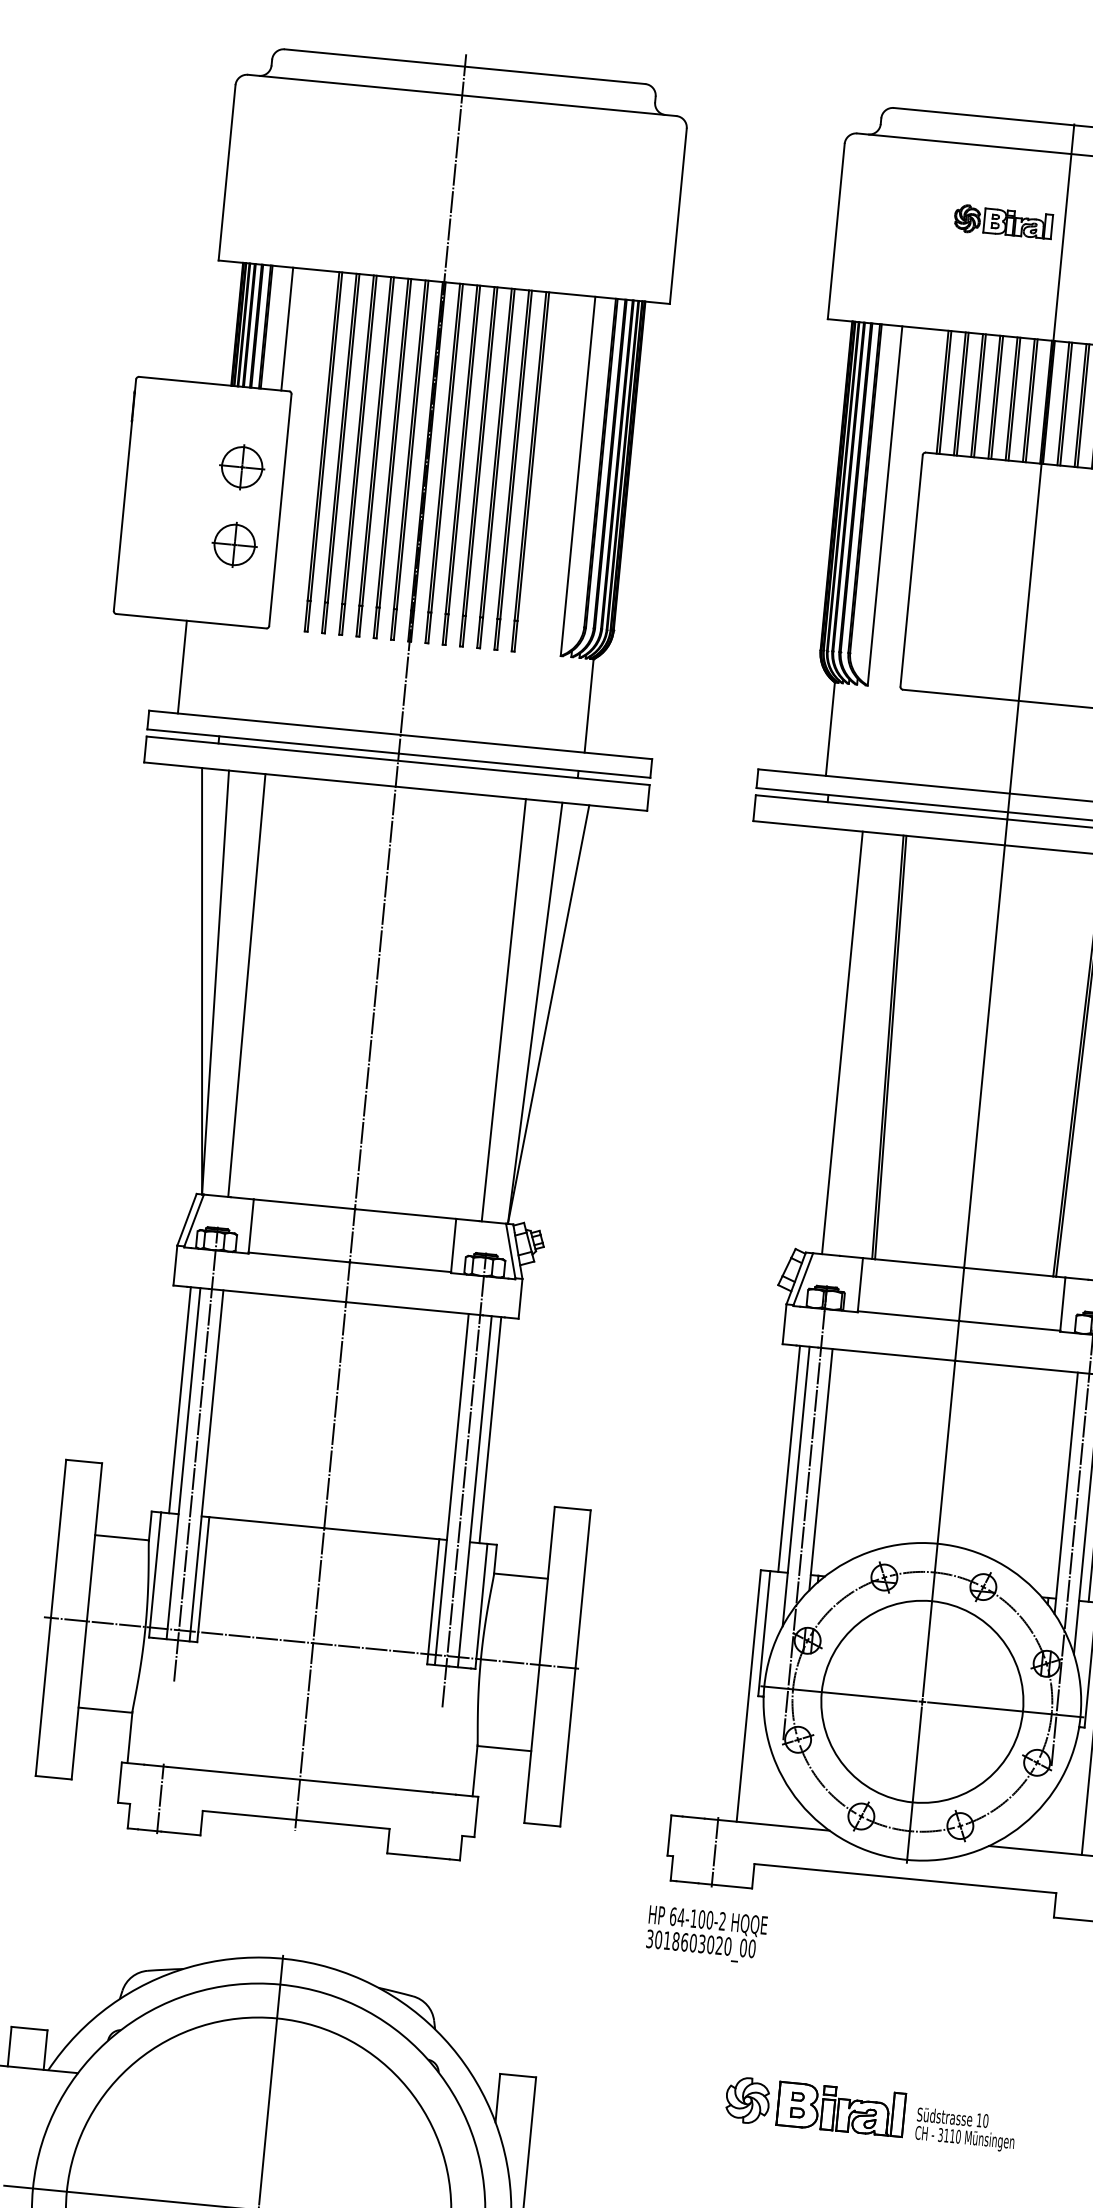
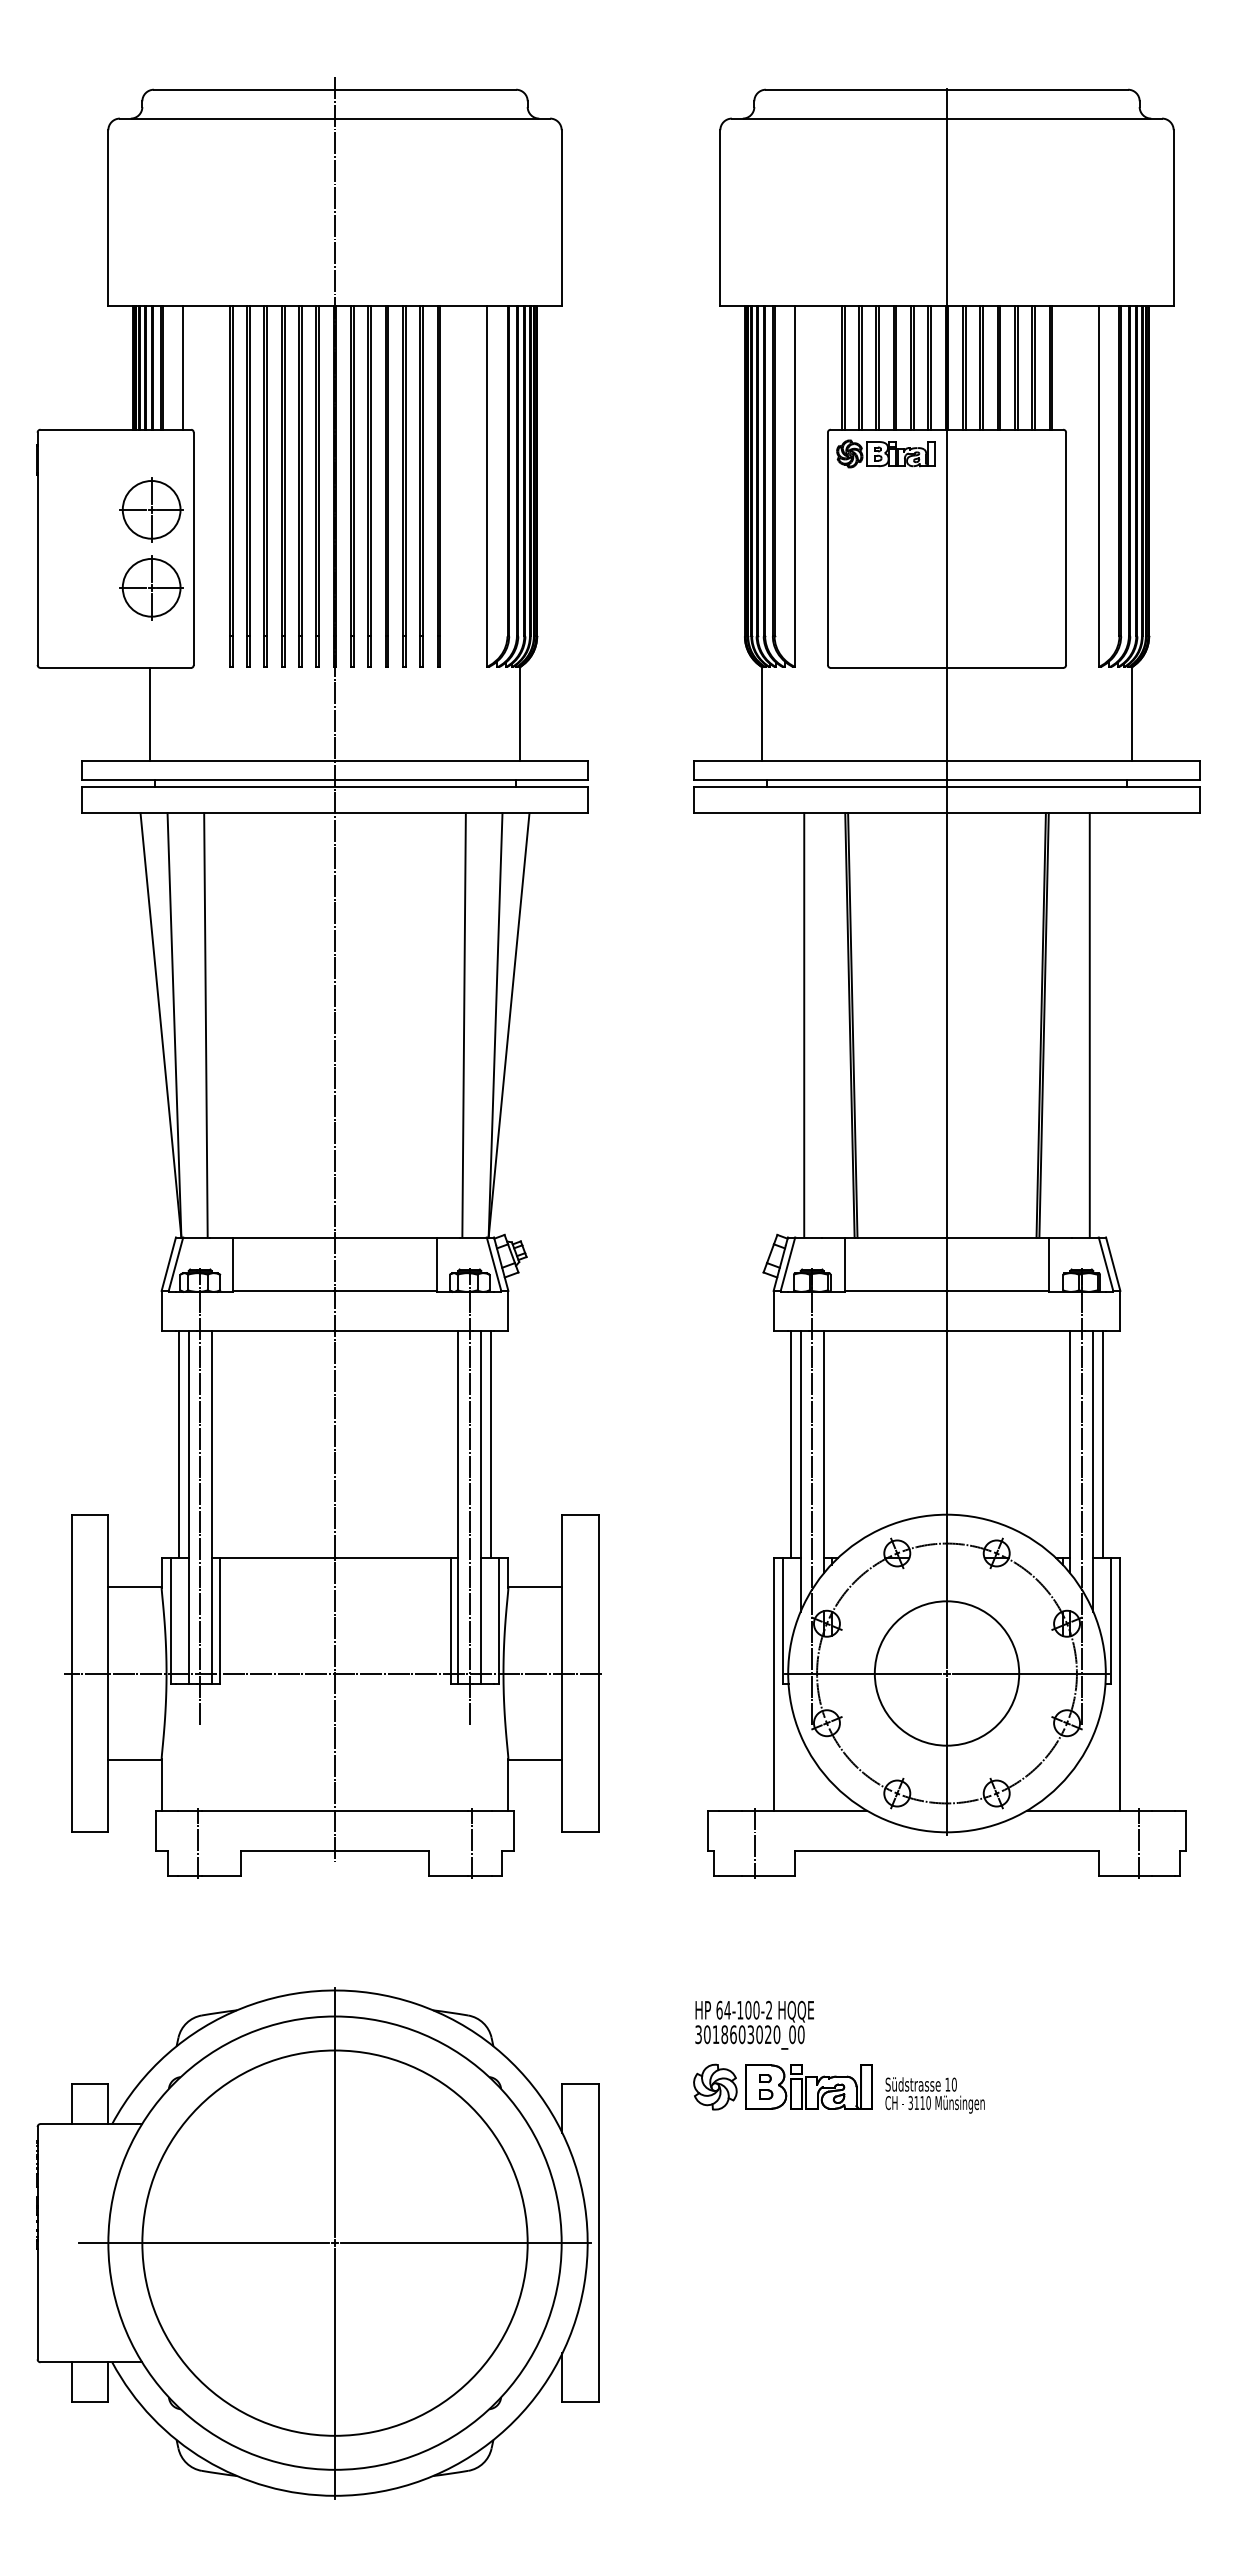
part: (1003, 221) -> (885, 453), moved
part: (242, 466) -> (151, 509), size x1.43
part: (234, 544) -> (151, 587), size x1.43
line: (182, 667) -> (150, 714), moved
circle: (921, 1701) -> (946, 1673), size x0.71
line: (433, 1824) -> (472, 1842), added
text: (706, 1934) -> (754, 2024), moved
part: (870, 2113) -> (838, 2088), moved

